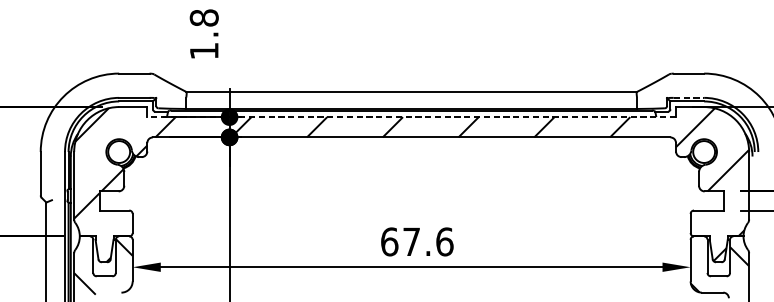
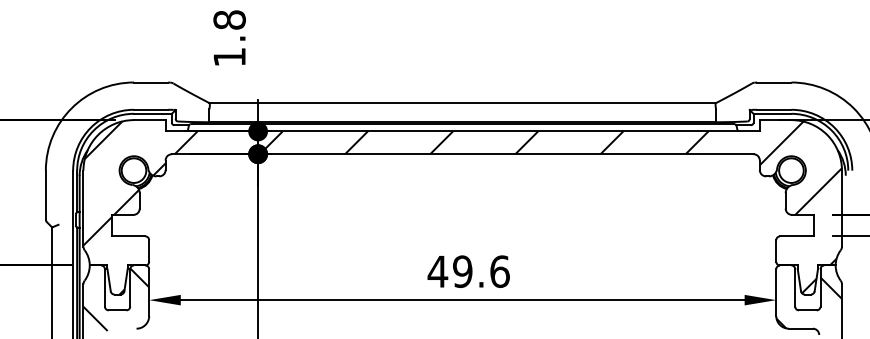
line: (689, 97) -> (774, 109), dashed -> solid
line: (411, 117) -> (462, 131), dashed -> solid
text: (399, 241) -> (449, 271), 67.6 -> 49.6

